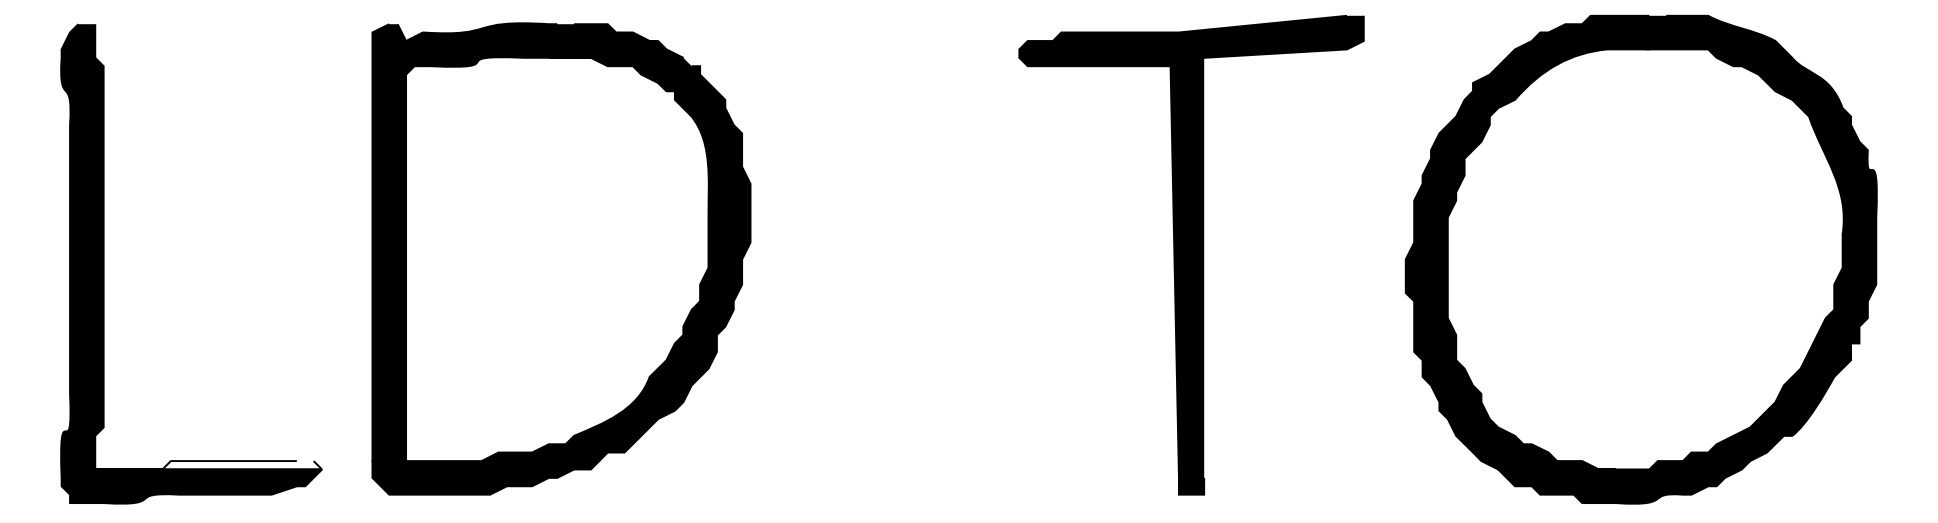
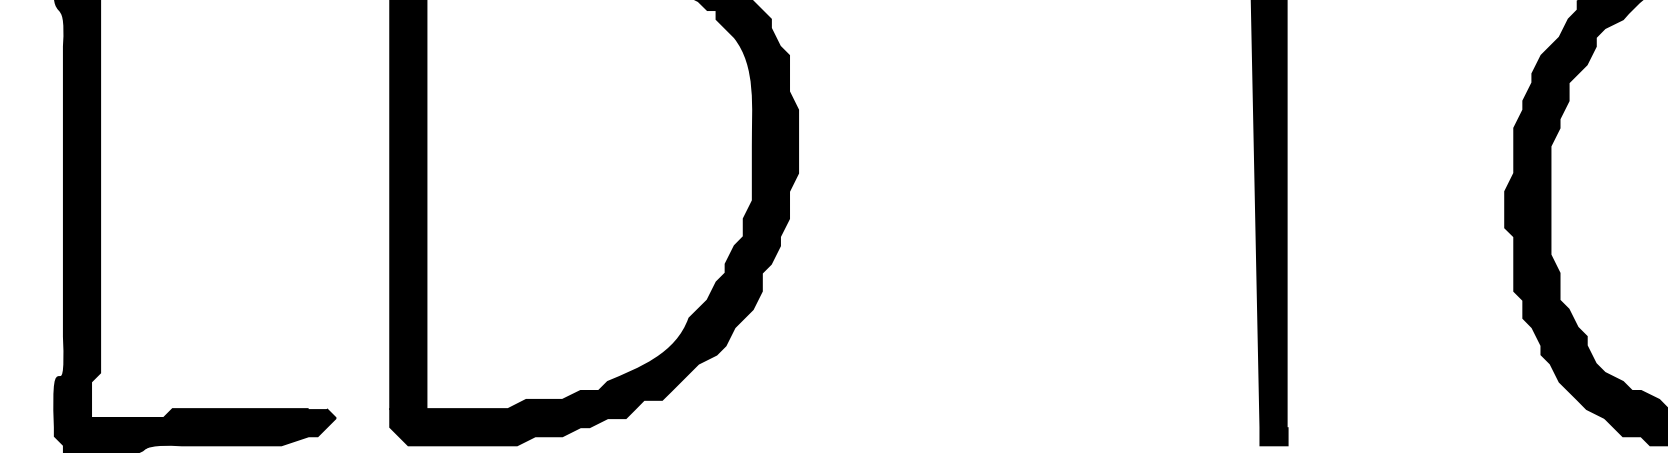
fill: (208, 465) -> (213, 413), added

